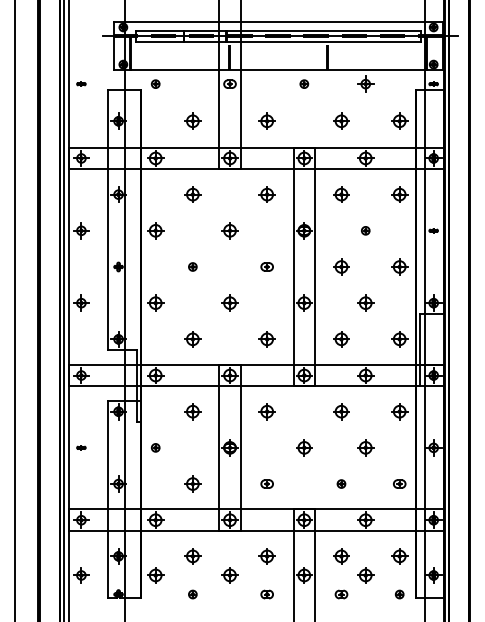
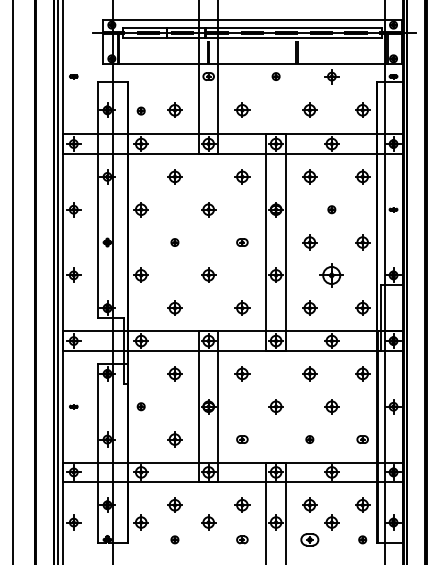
part: (155, 83) -> (141, 110), moved
part: (365, 302) -> (331, 274), size x1.6
part: (341, 594) -> (309, 539), size x1.6

